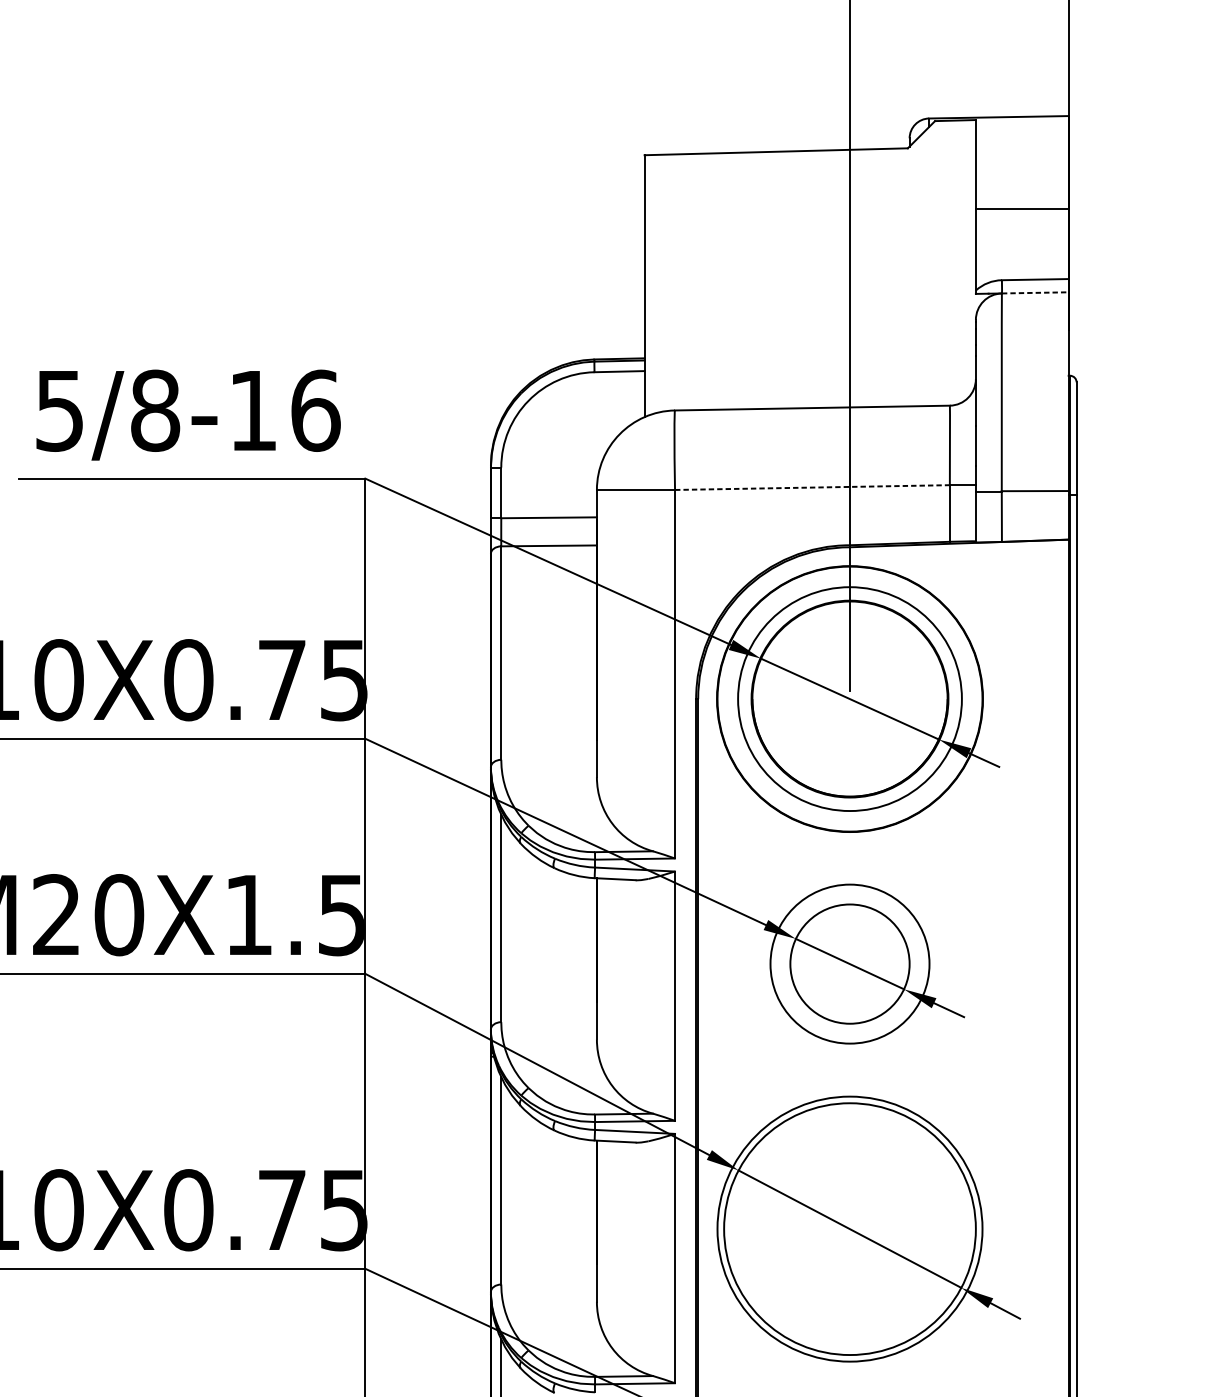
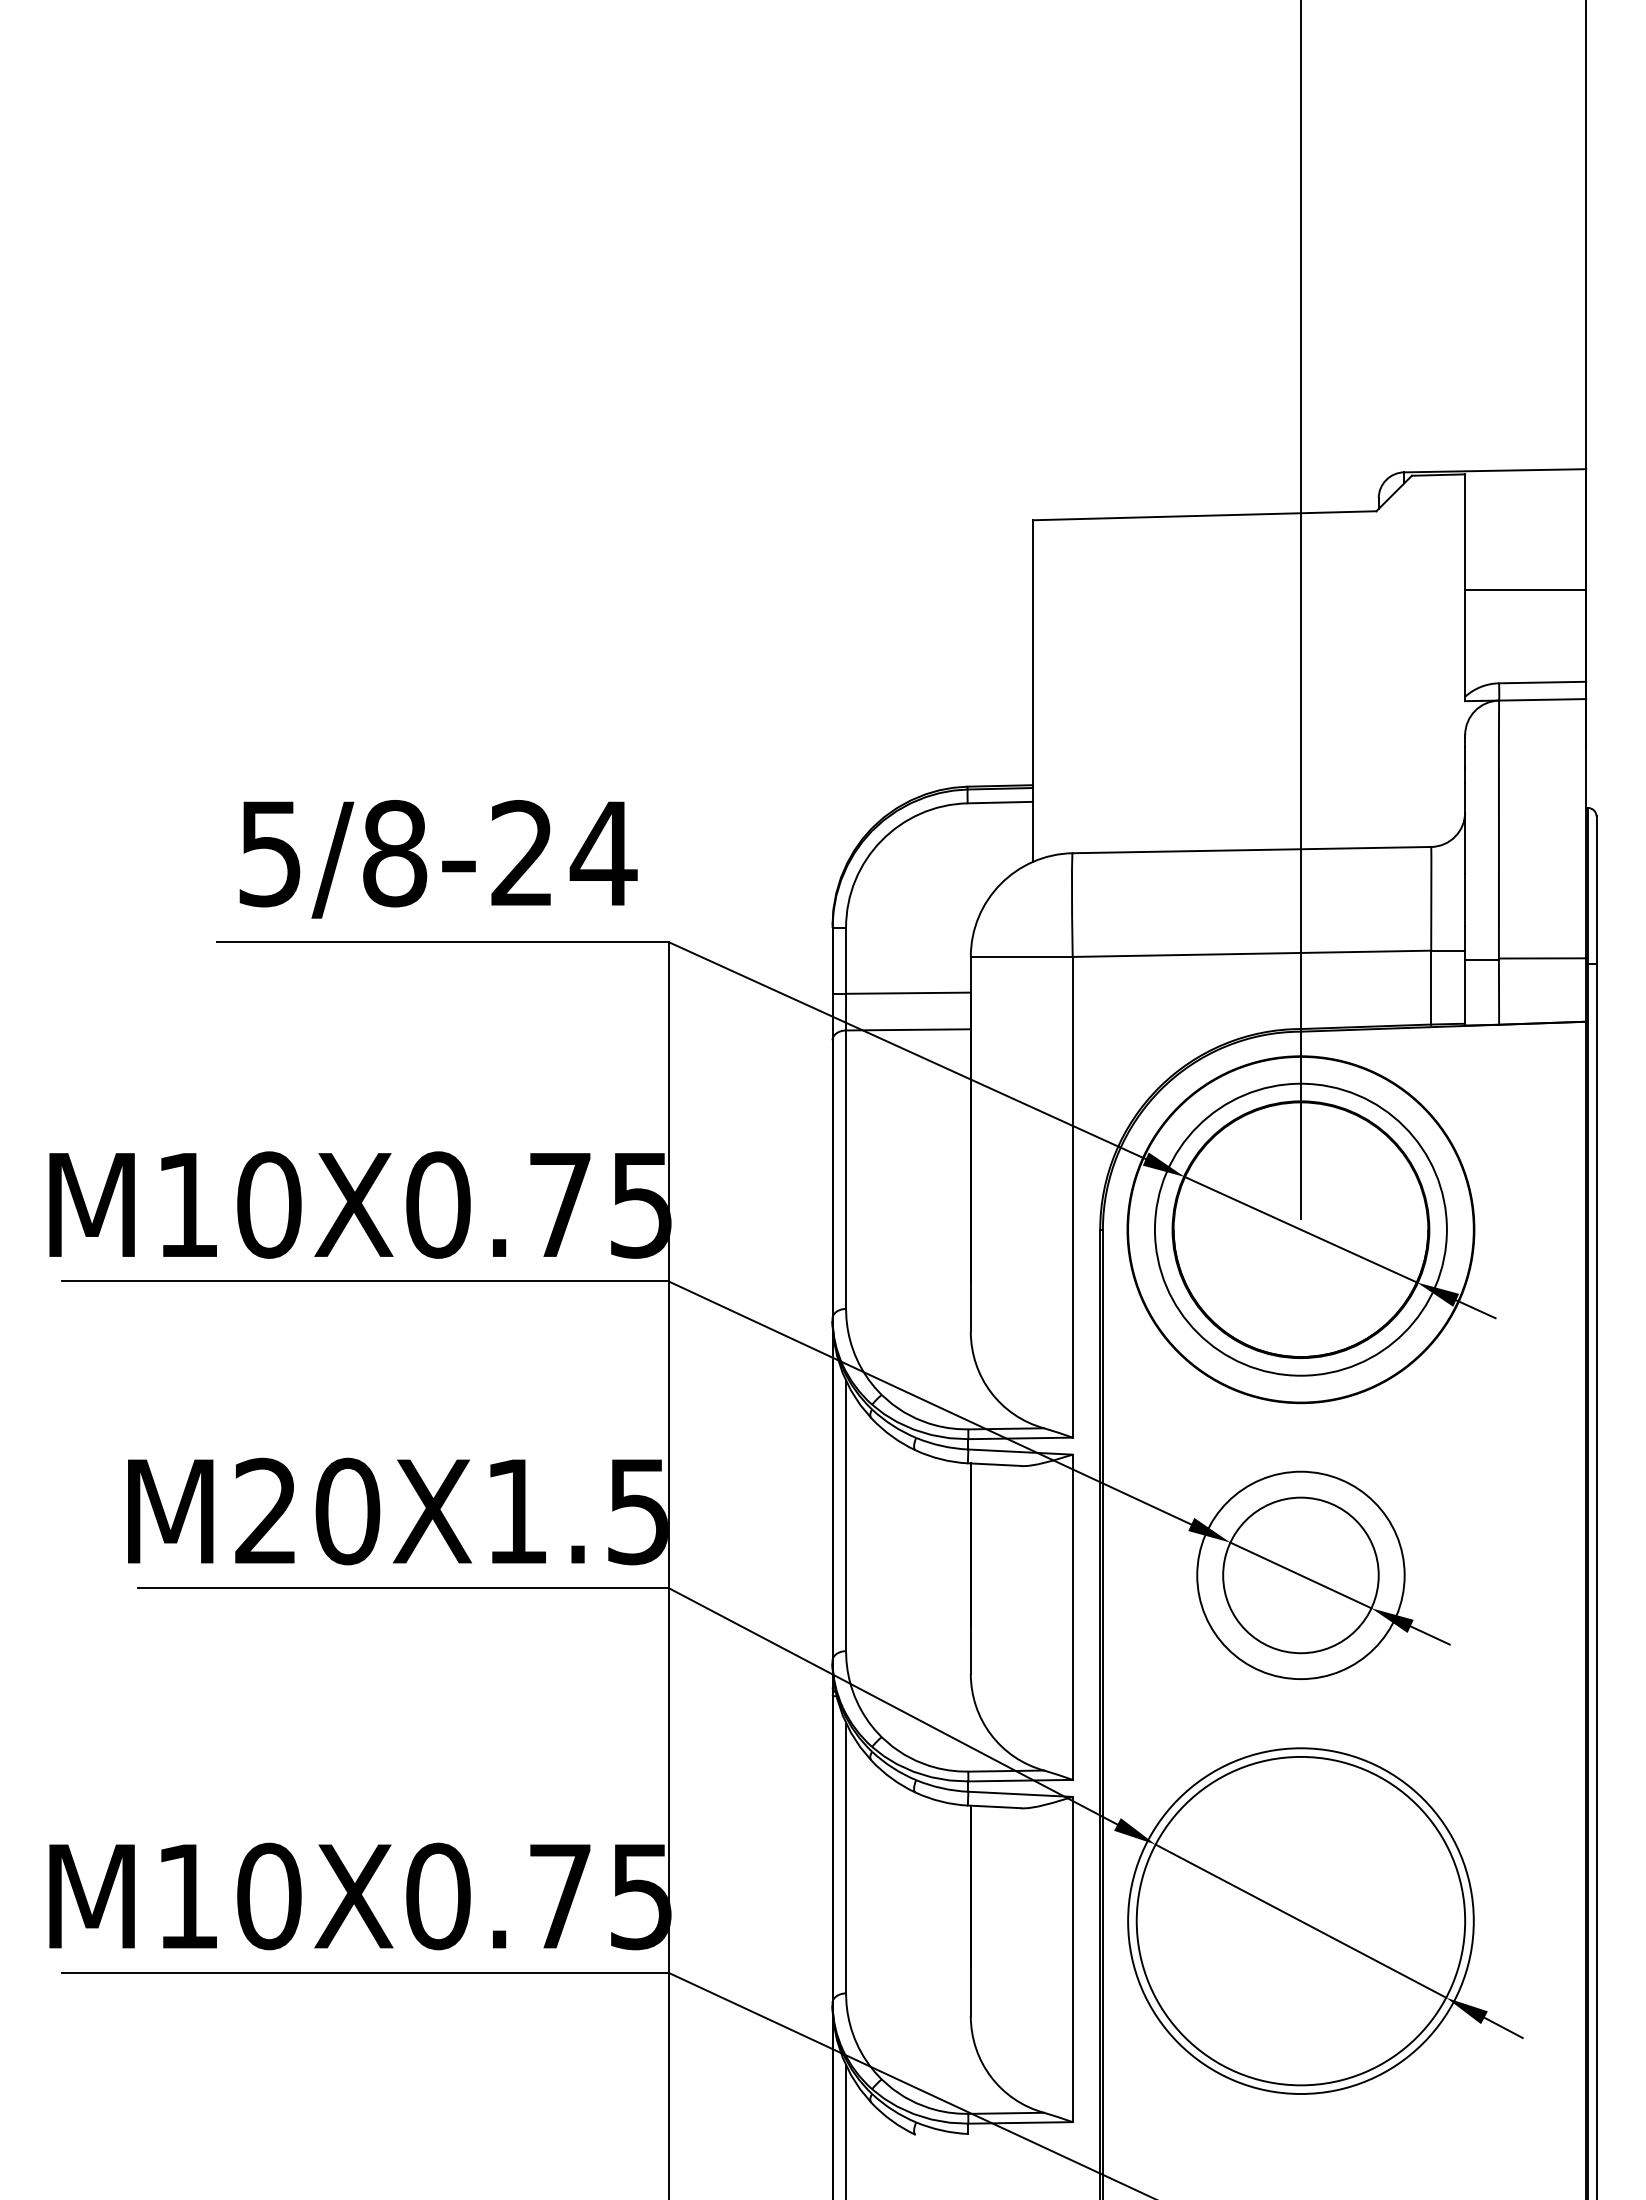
line: (1035, 292) -> (1542, 699), dashed -> solid
text: (285, 410) -> (564, 853), 5/8-16 -> 5/8-24
line: (812, 487) -> (1252, 953), dashed -> solid

